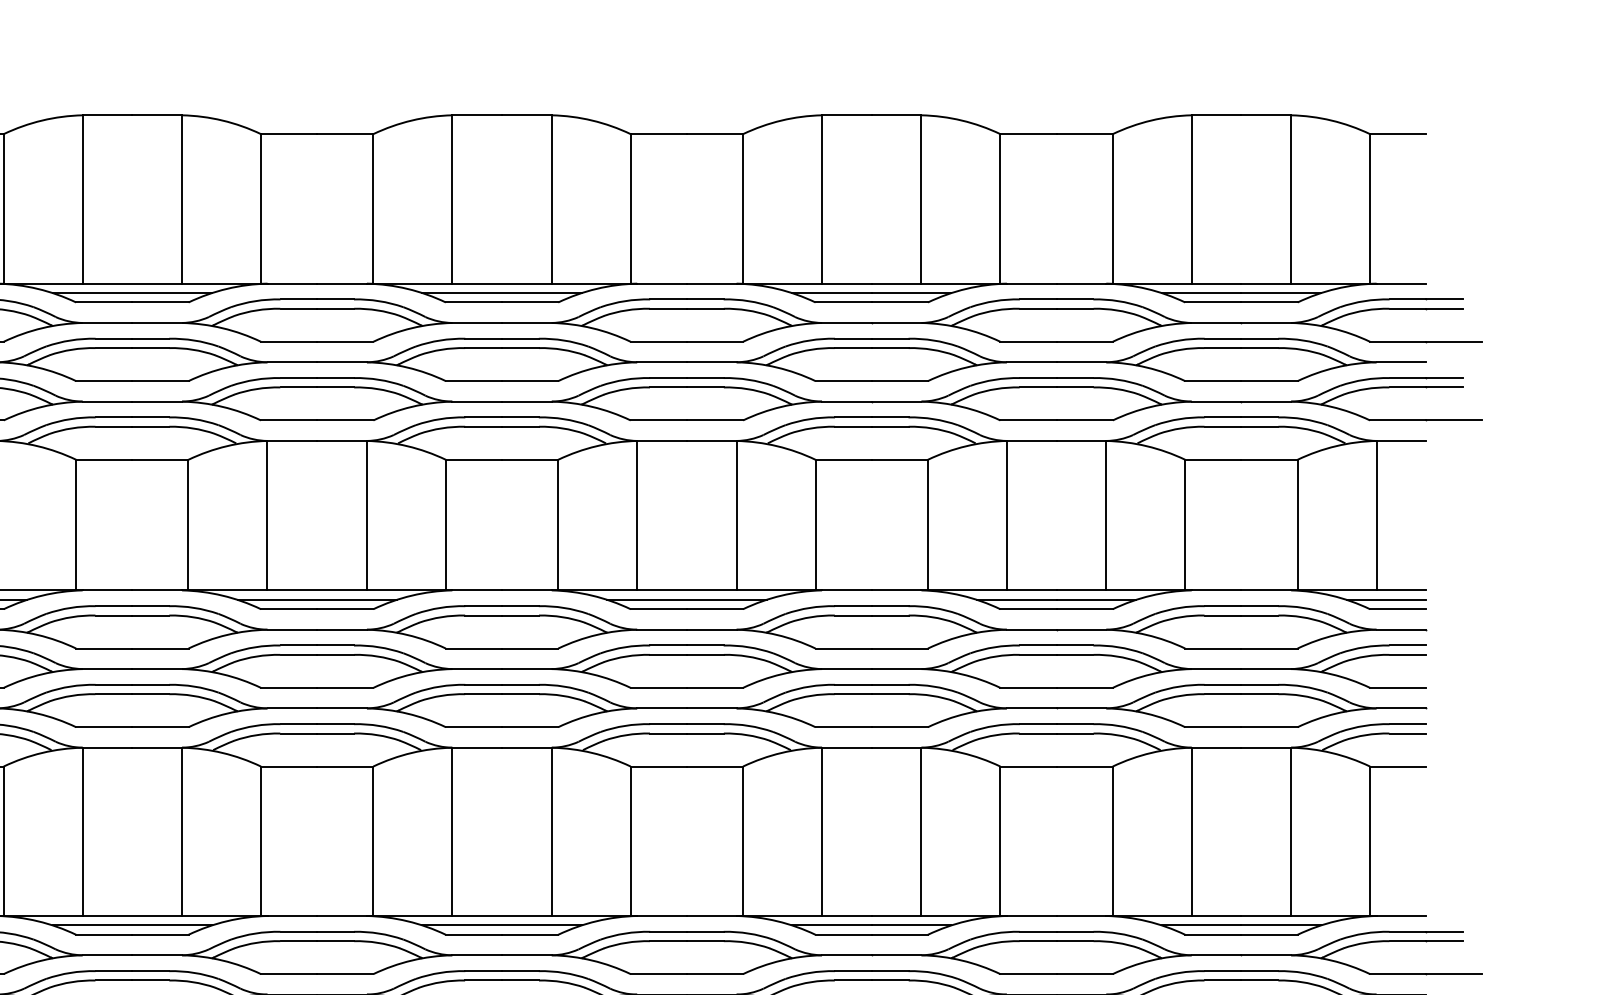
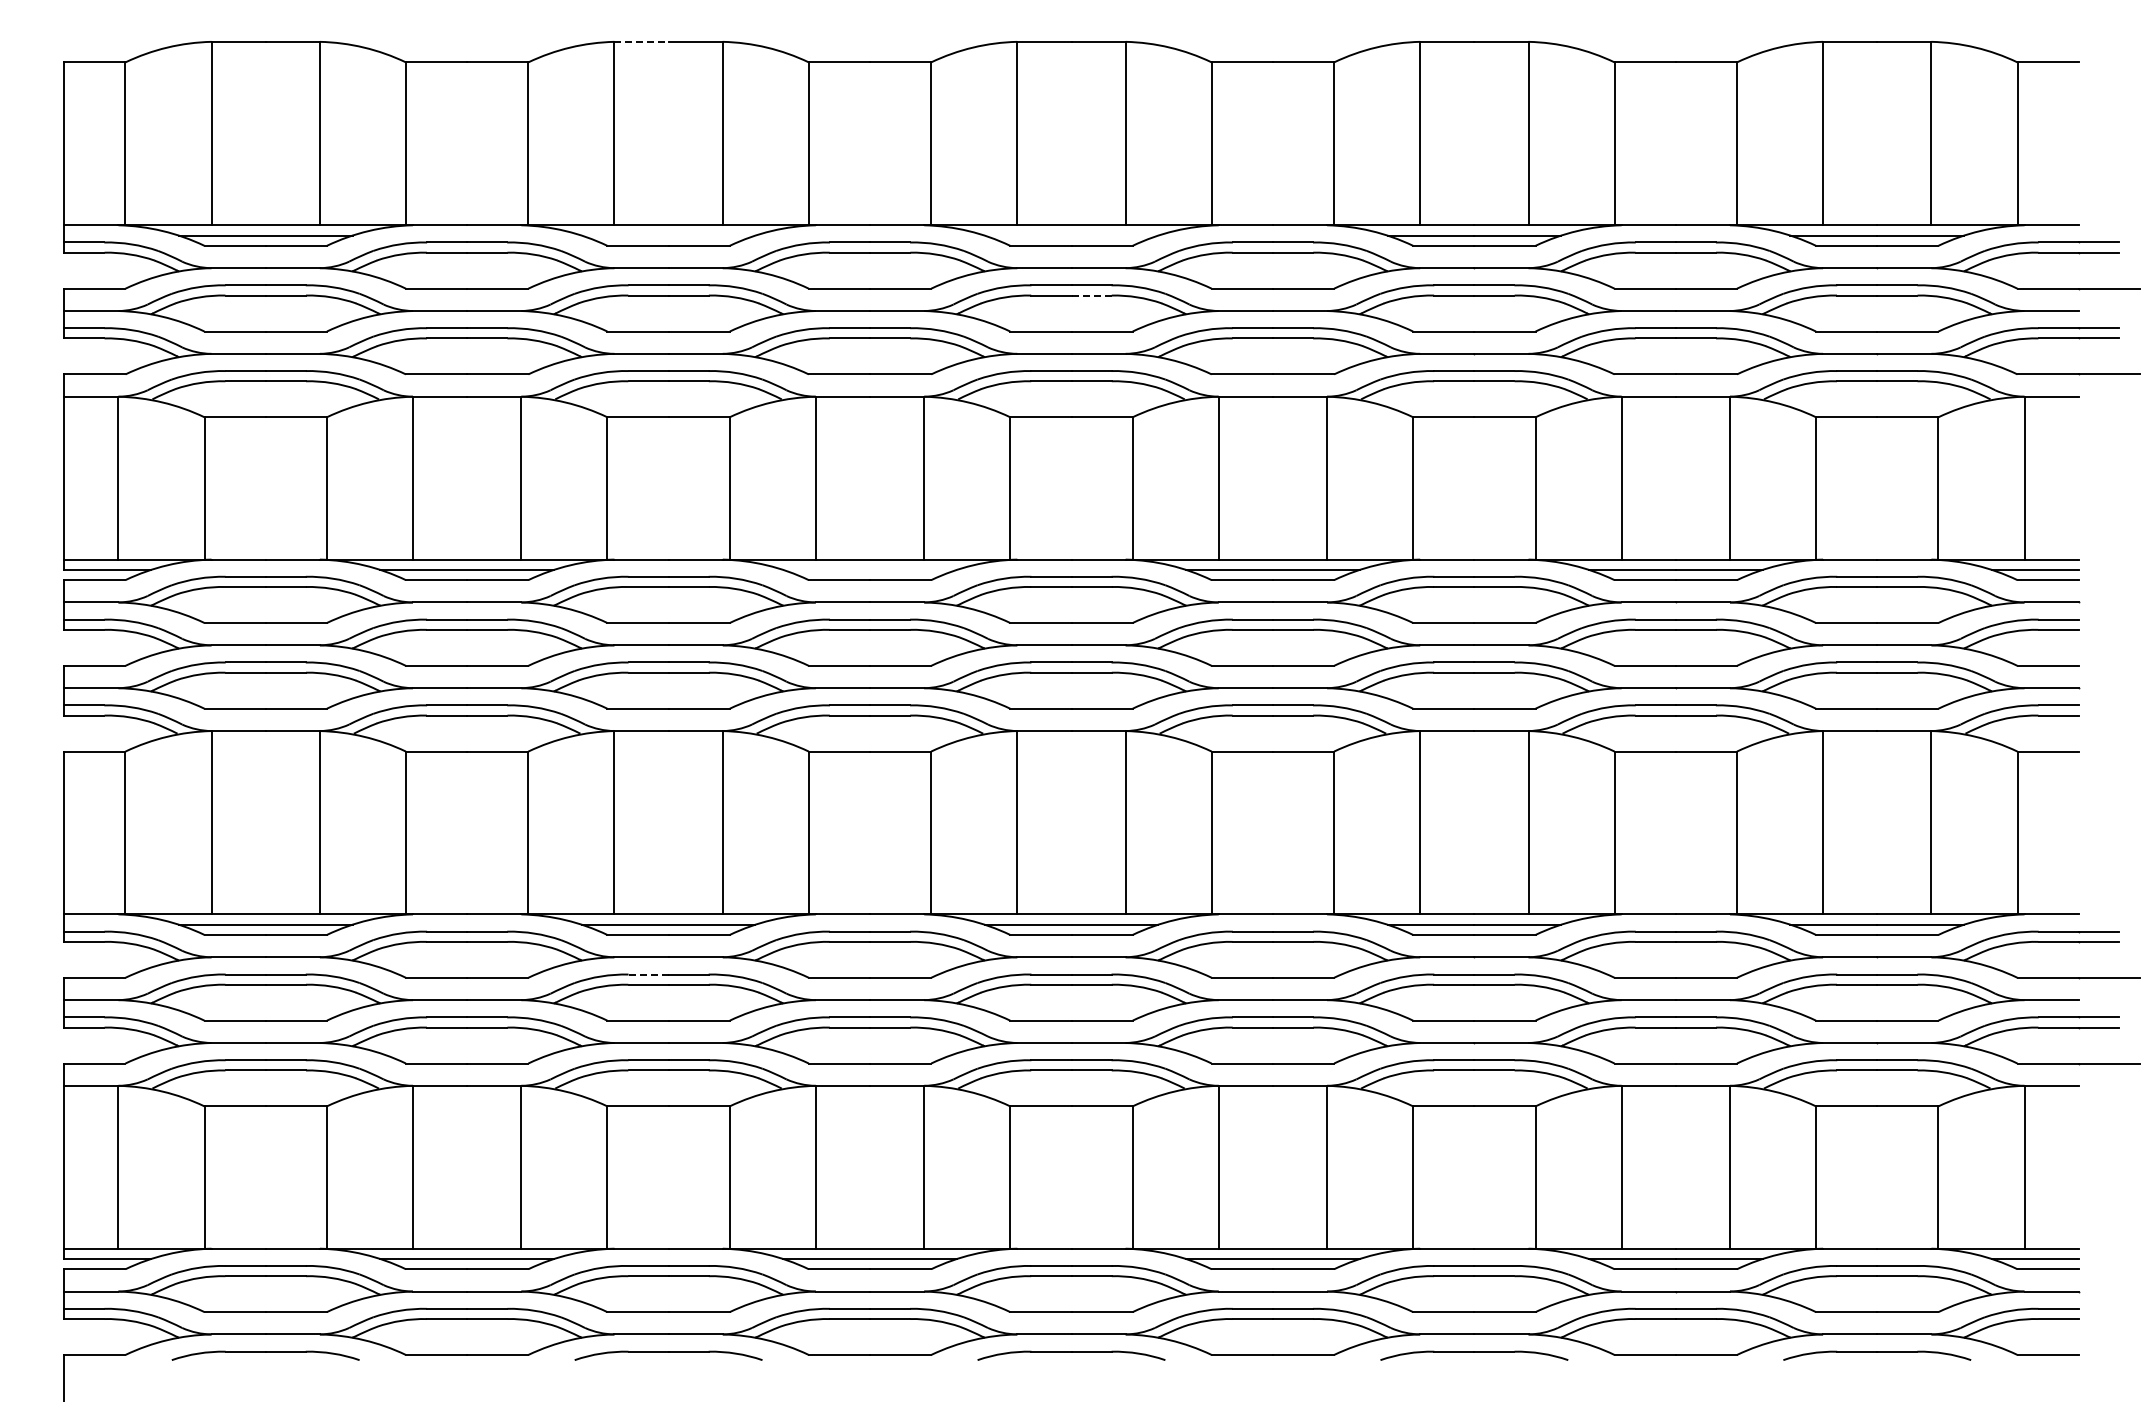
line: (108, 114) -> (642, 41), solid -> dashed
line: (132, 293) -> (668, 235), removed
line: (502, 293) -> (1071, 235), removed
line: (521, 348) -> (1092, 295), solid -> dashed
line: (316, 599) -> (869, 569), removed
line: (113, 971) -> (648, 974), solid -> dashed

